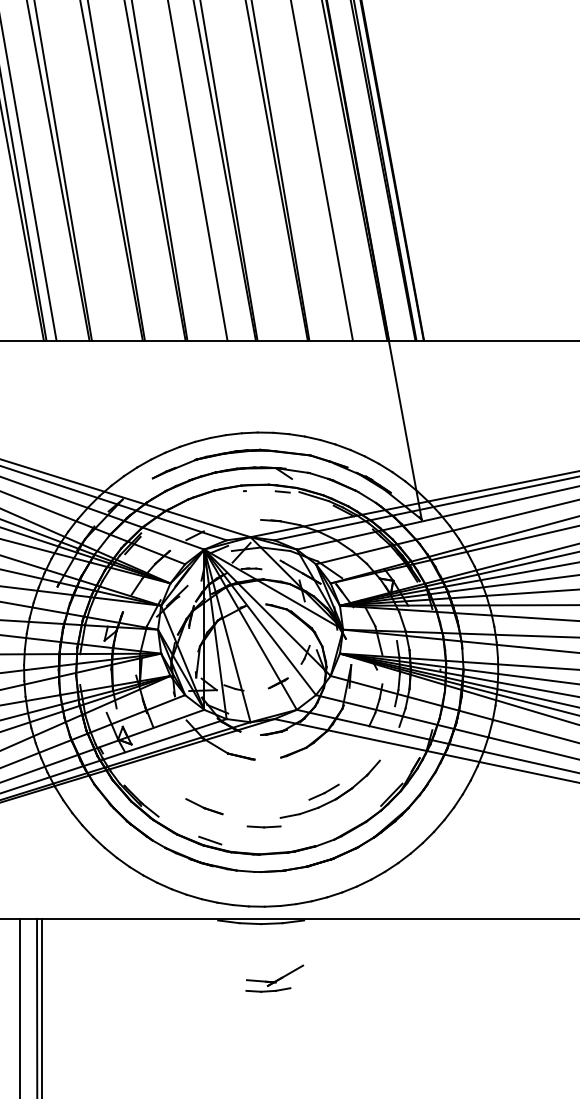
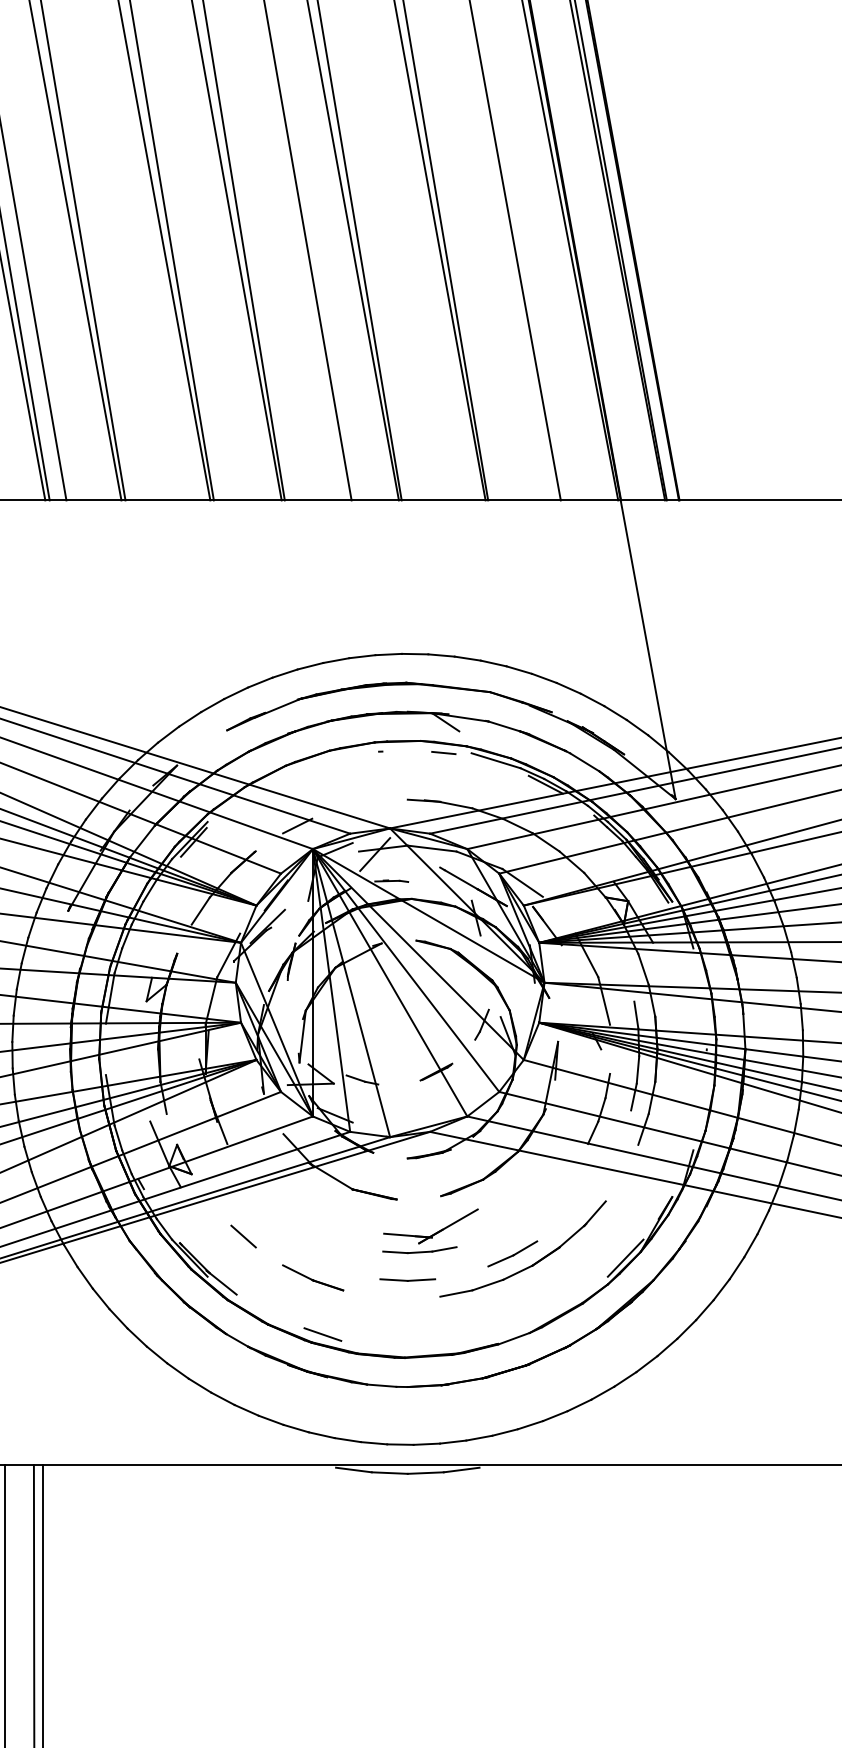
line: (162, 781) -> (243, 1235), added
line: (263, 826) -> (406, 1279), moved
part: (274, 978) -> (430, 1230), moved

